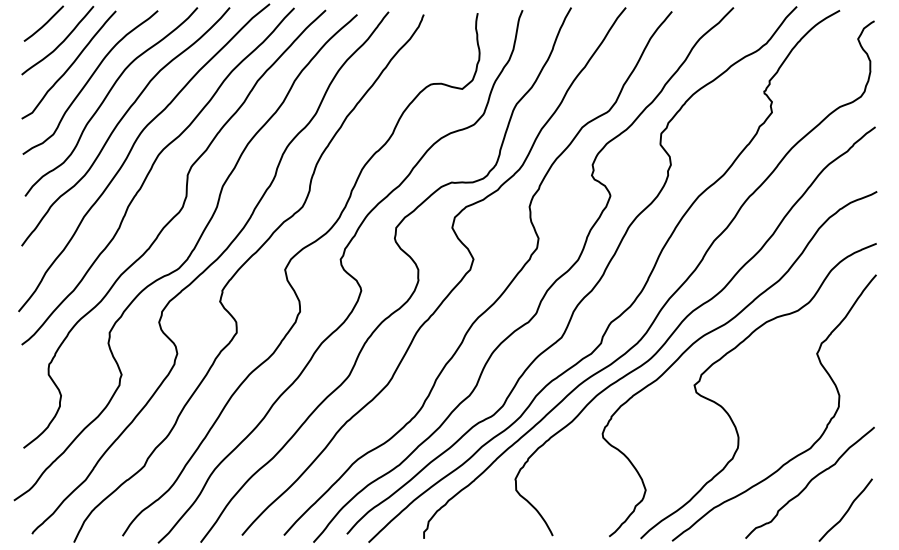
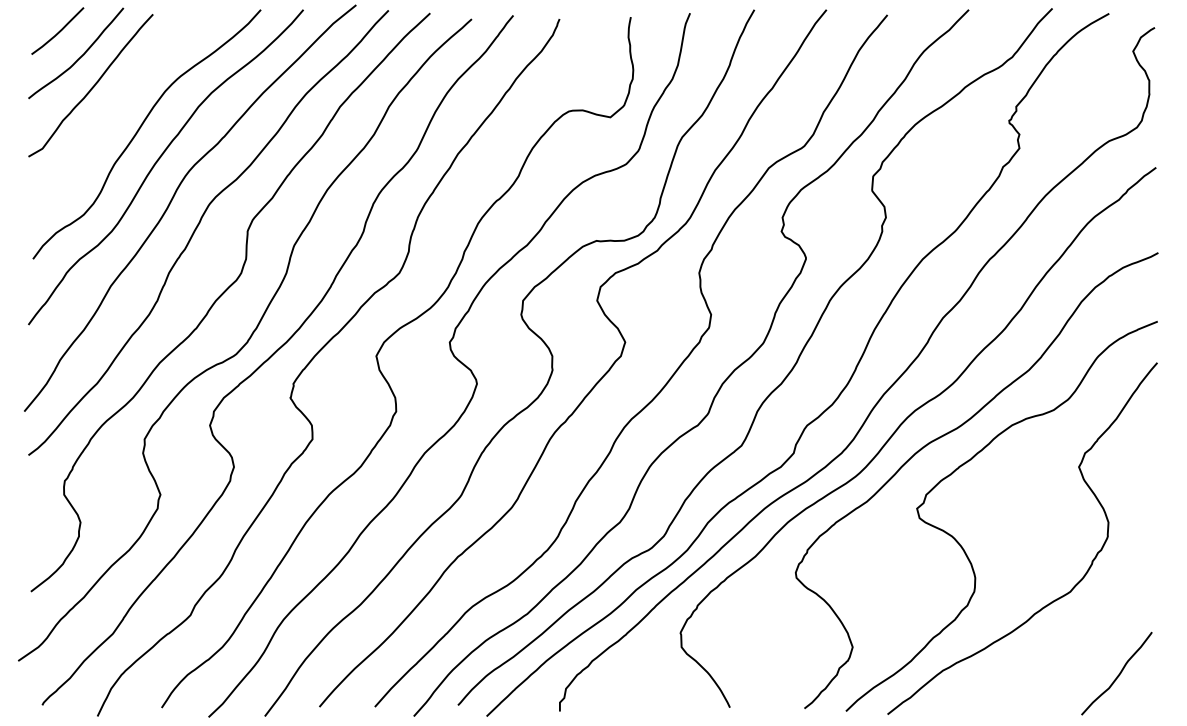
curve: (89, 81) -> (118, 107), removed
curve: (809, 482) -> (1068, 637), removed

